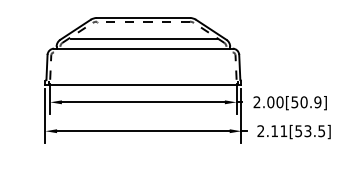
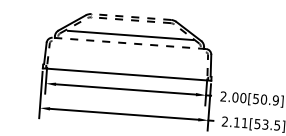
line: (143, 17) -> (131, 16), solid -> dashed
line: (142, 48) -> (128, 43), solid -> dashed

